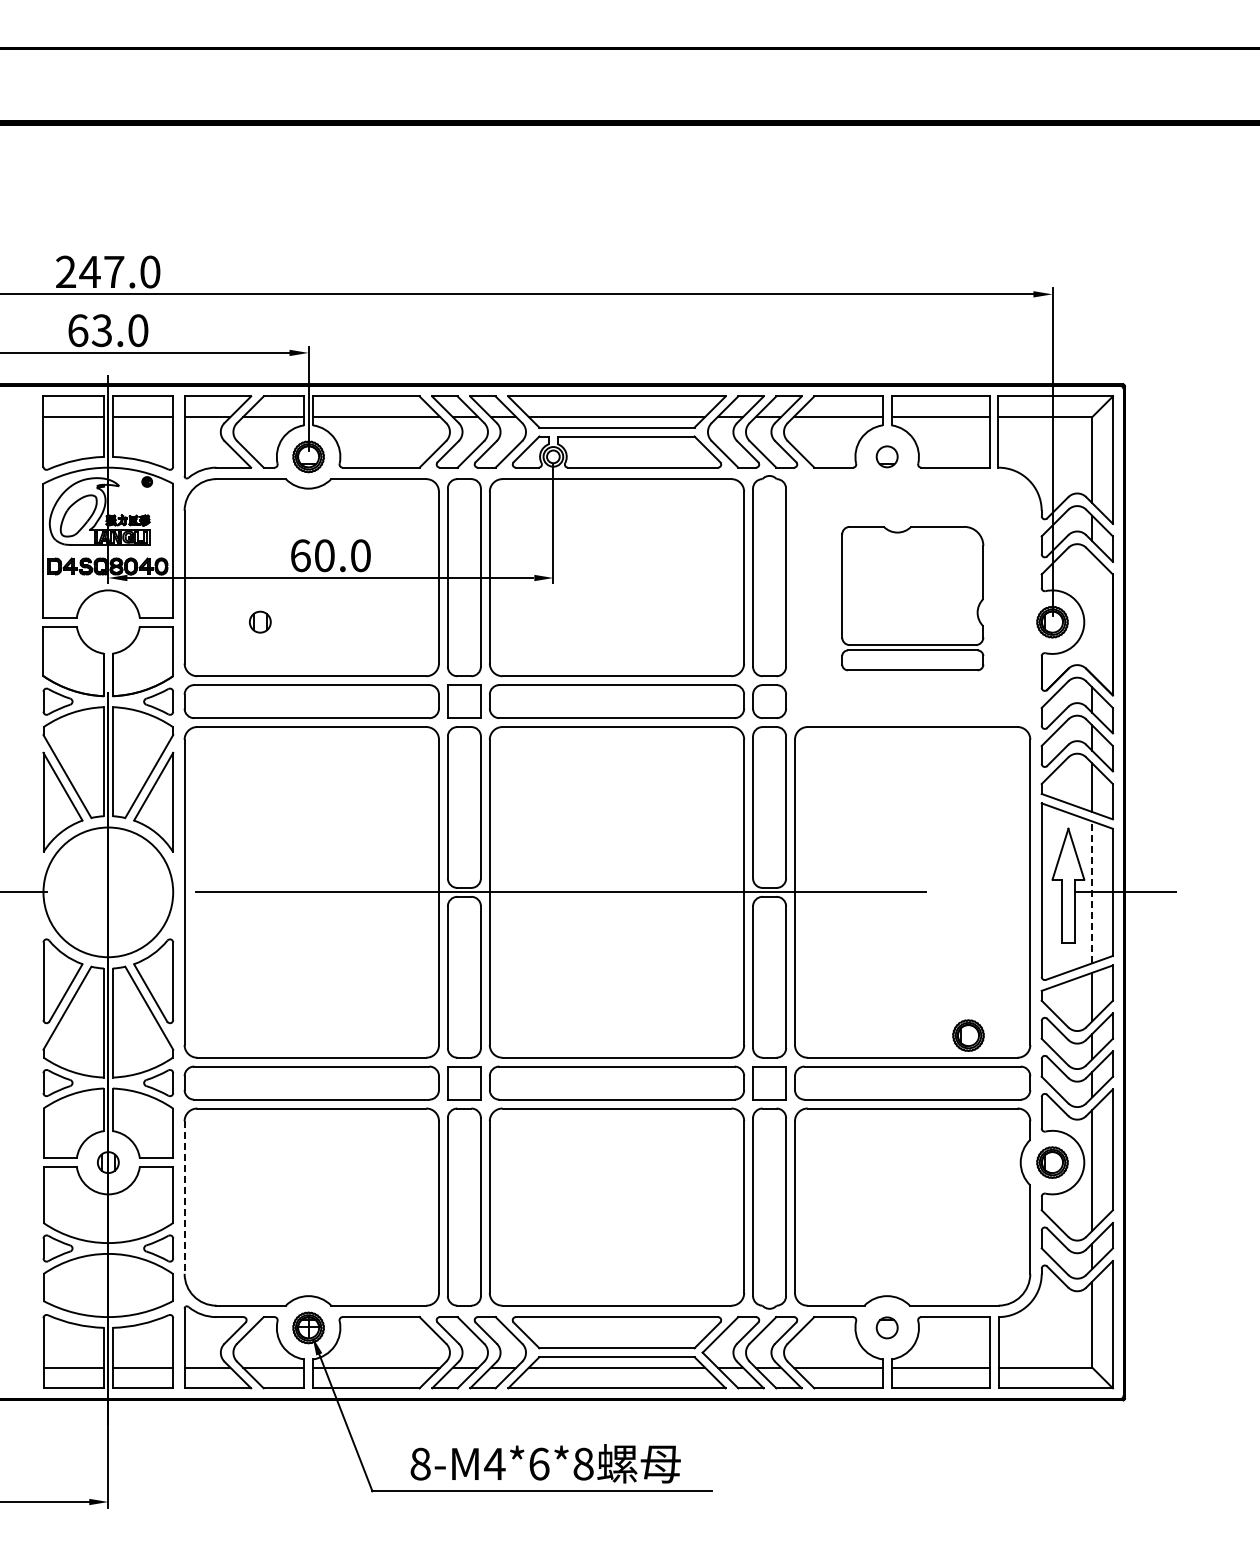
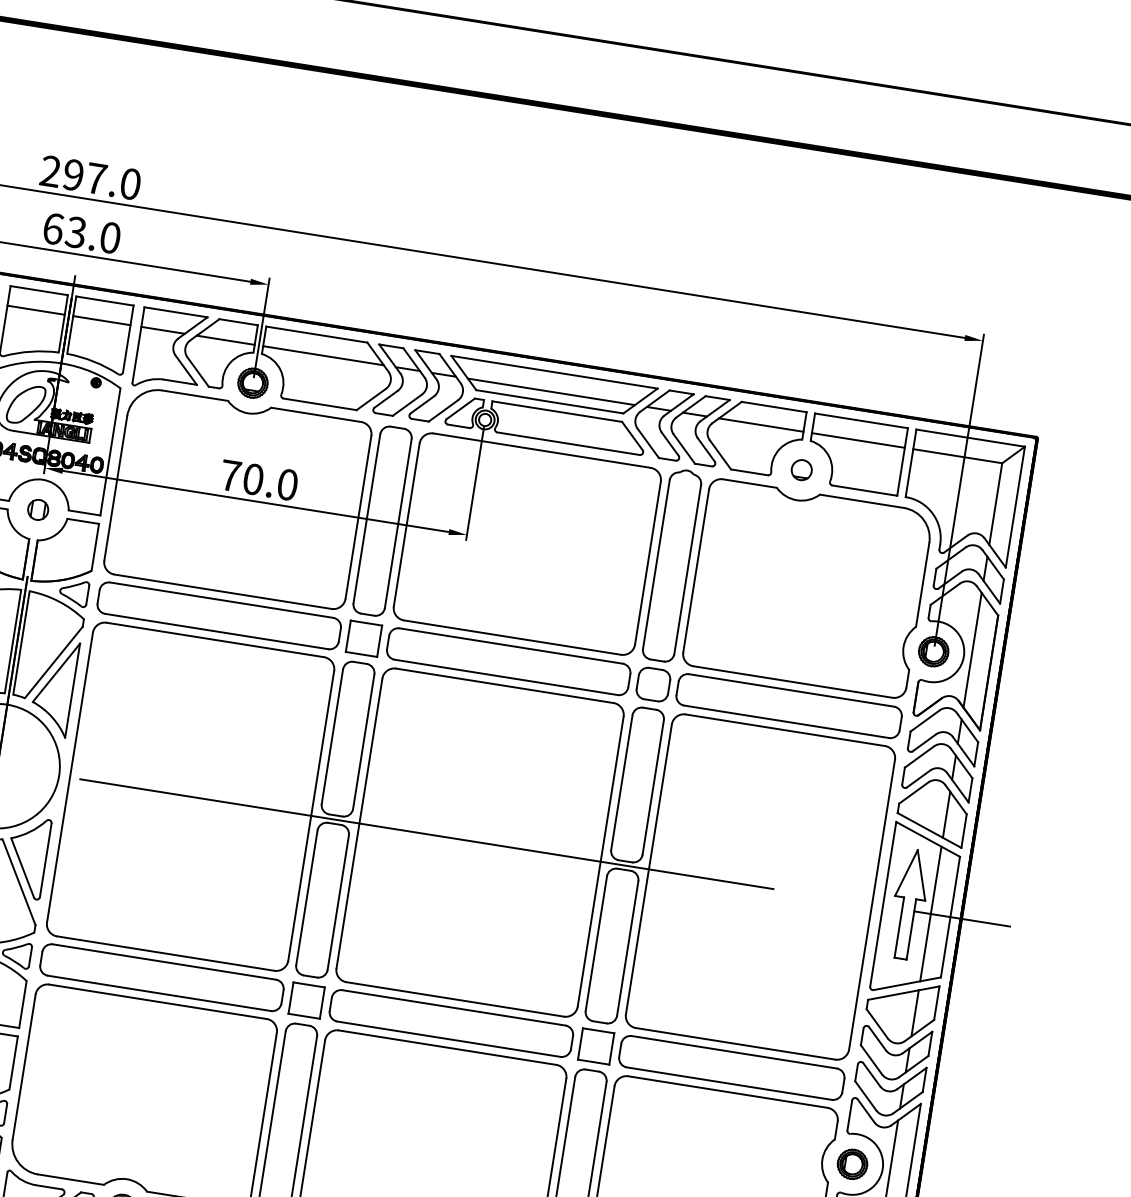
text: (89, 271) -> (73, 174), 247.0 -> 297.0
text: (300, 555) -> (230, 475), 60.0 -> 70.0
part: (912, 598) -> (804, 608), size x1.67
line: (1092, 613) -> (972, 649), added
part: (260, 621) -> (38, 509), moved
line: (1092, 892) -> (931, 914), dashed -> solid
part: (968, 1035) -> (791, 1031), removed
line: (184, 1198) -> (23, 1067), dashed -> solid

